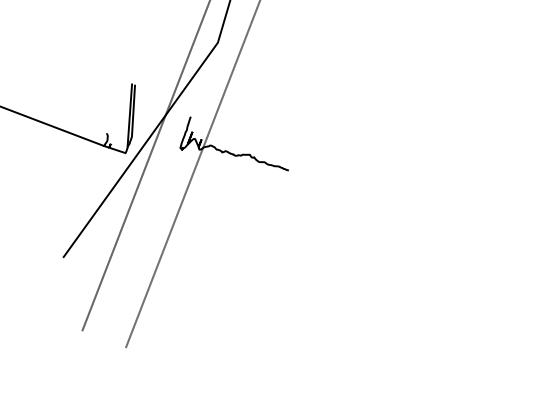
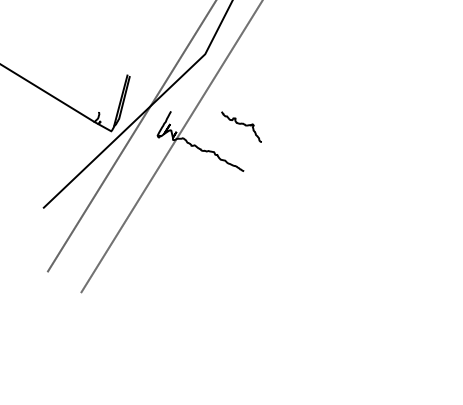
curve: (275, 116) -> (241, 124), added

